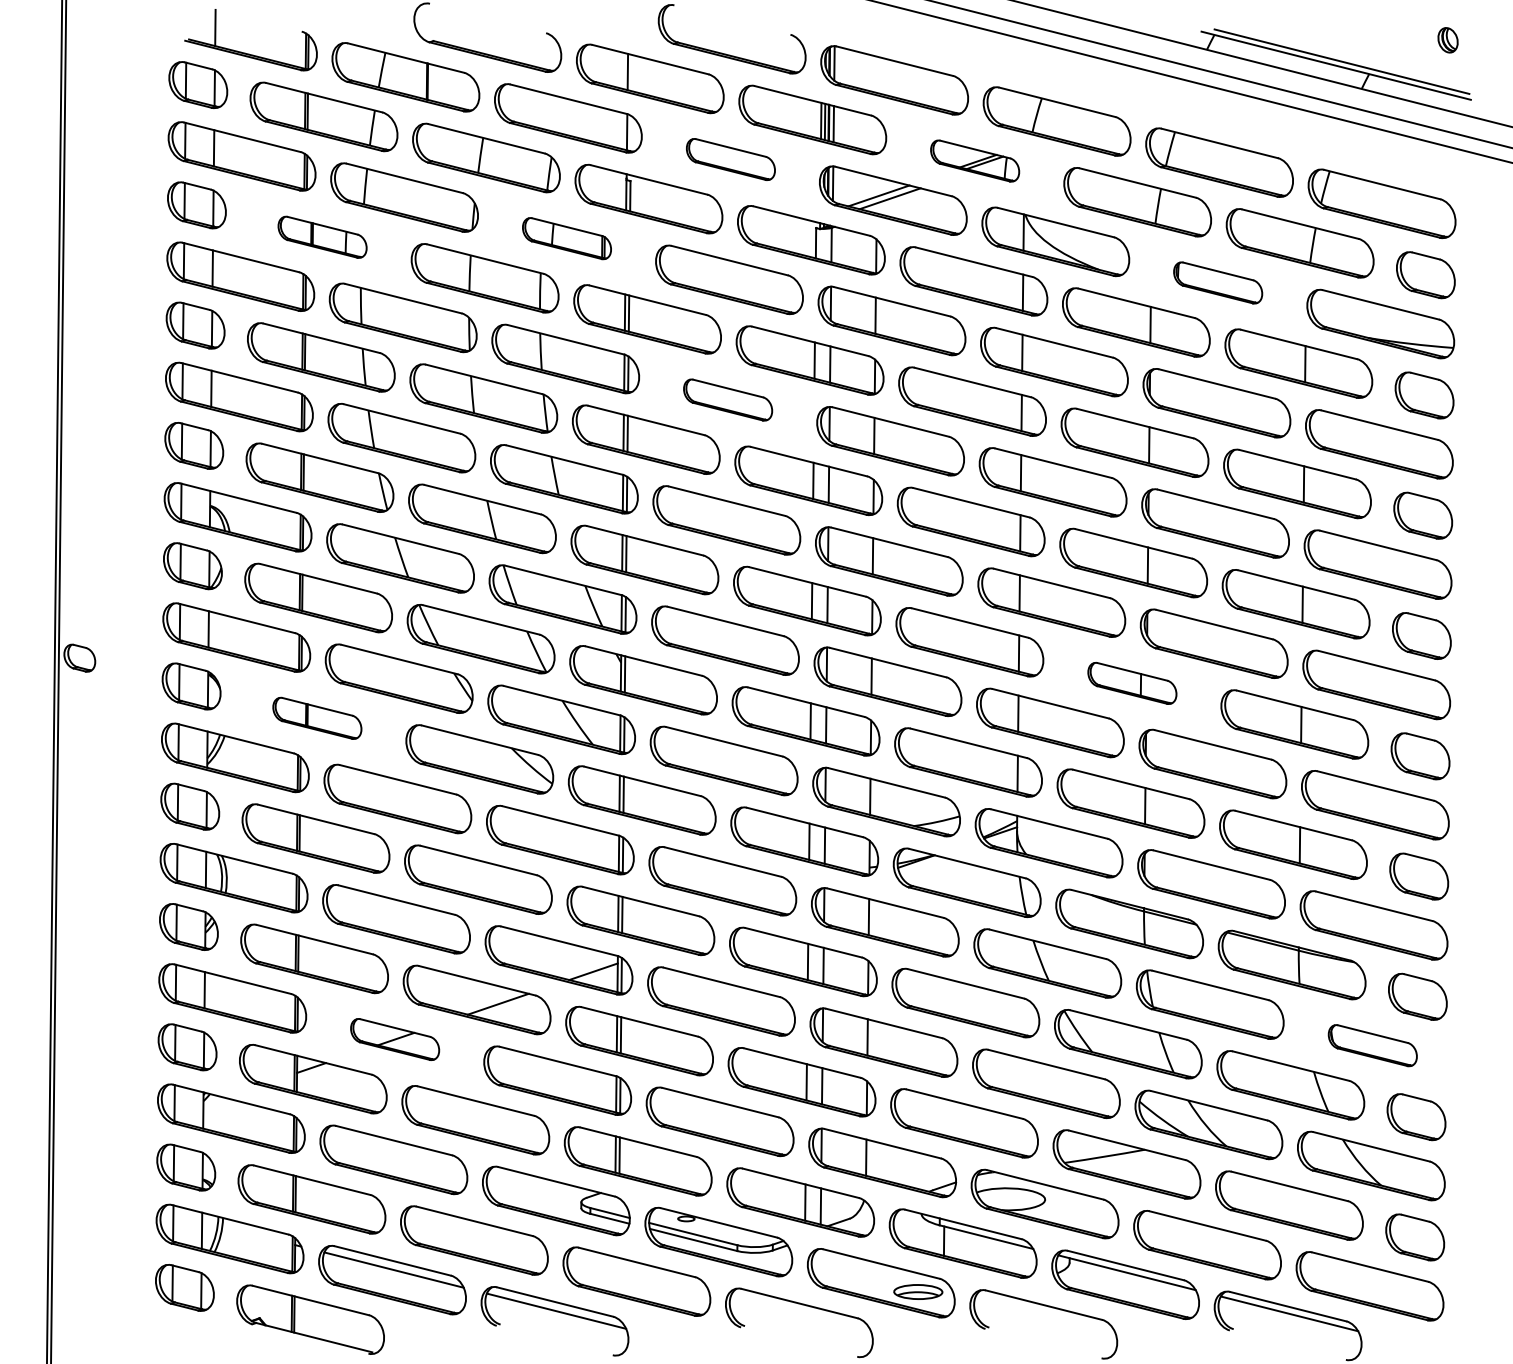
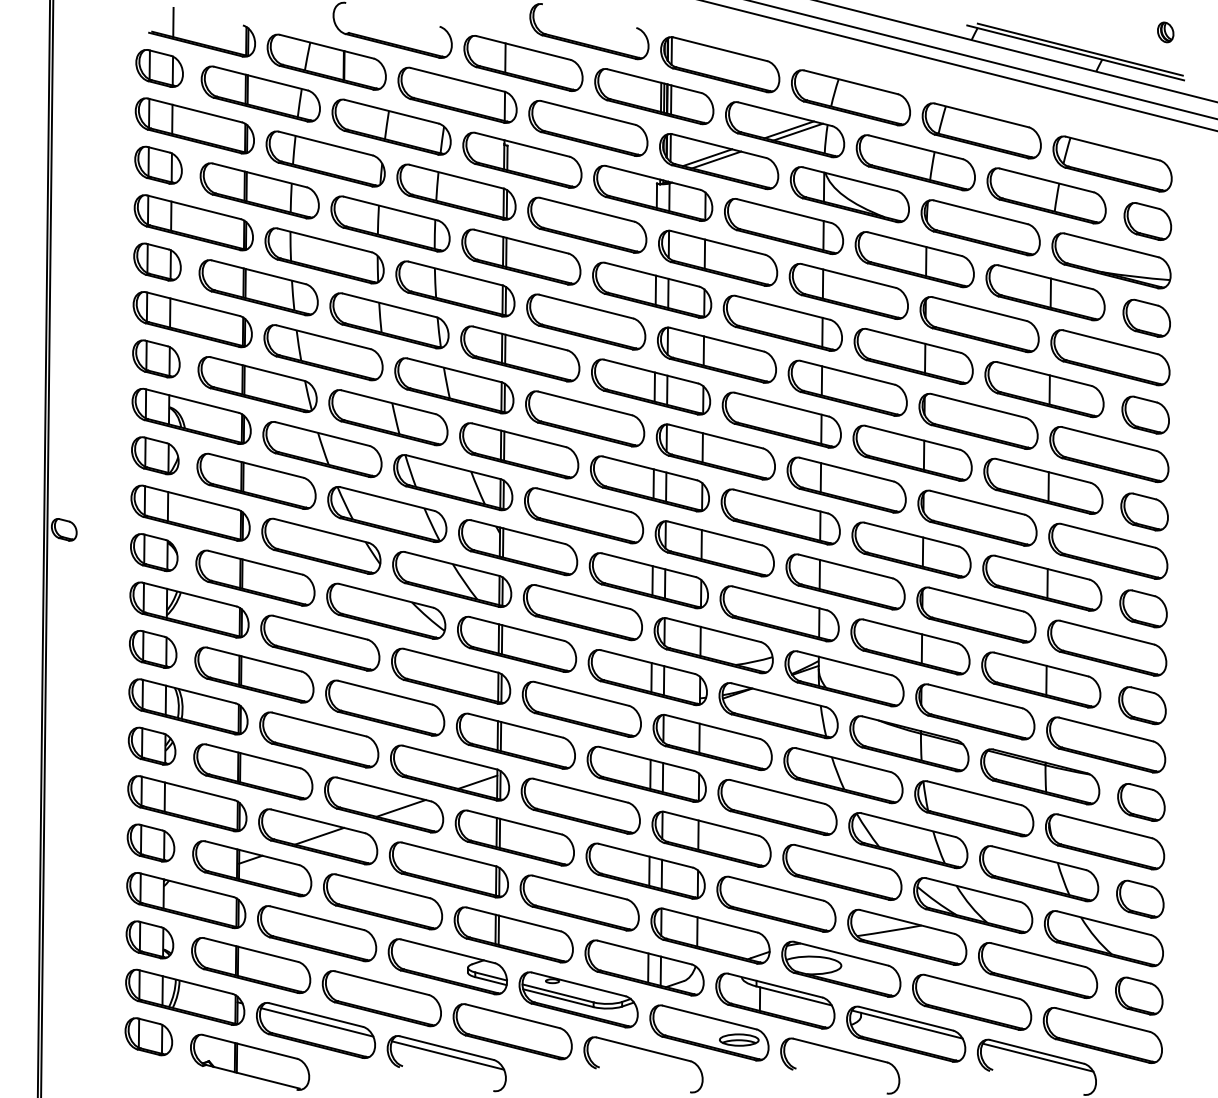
part: (730, 159) -> (588, 128), size x1.67
part: (974, 160) -> (784, 129), size x1.67
part: (322, 237) -> (259, 191), size x1.67
part: (566, 238) -> (456, 191), size x1.67
part: (1217, 282) -> (980, 227), size x1.67
part: (727, 399) -> (585, 321), size x1.67
part: (1132, 683) -> (911, 550), size x1.67
part: (317, 718) -> (255, 578), size x1.67
part: (394, 1039) -> (317, 836), size x1.67
part: (1372, 1045) -> (1104, 841), size x1.67

